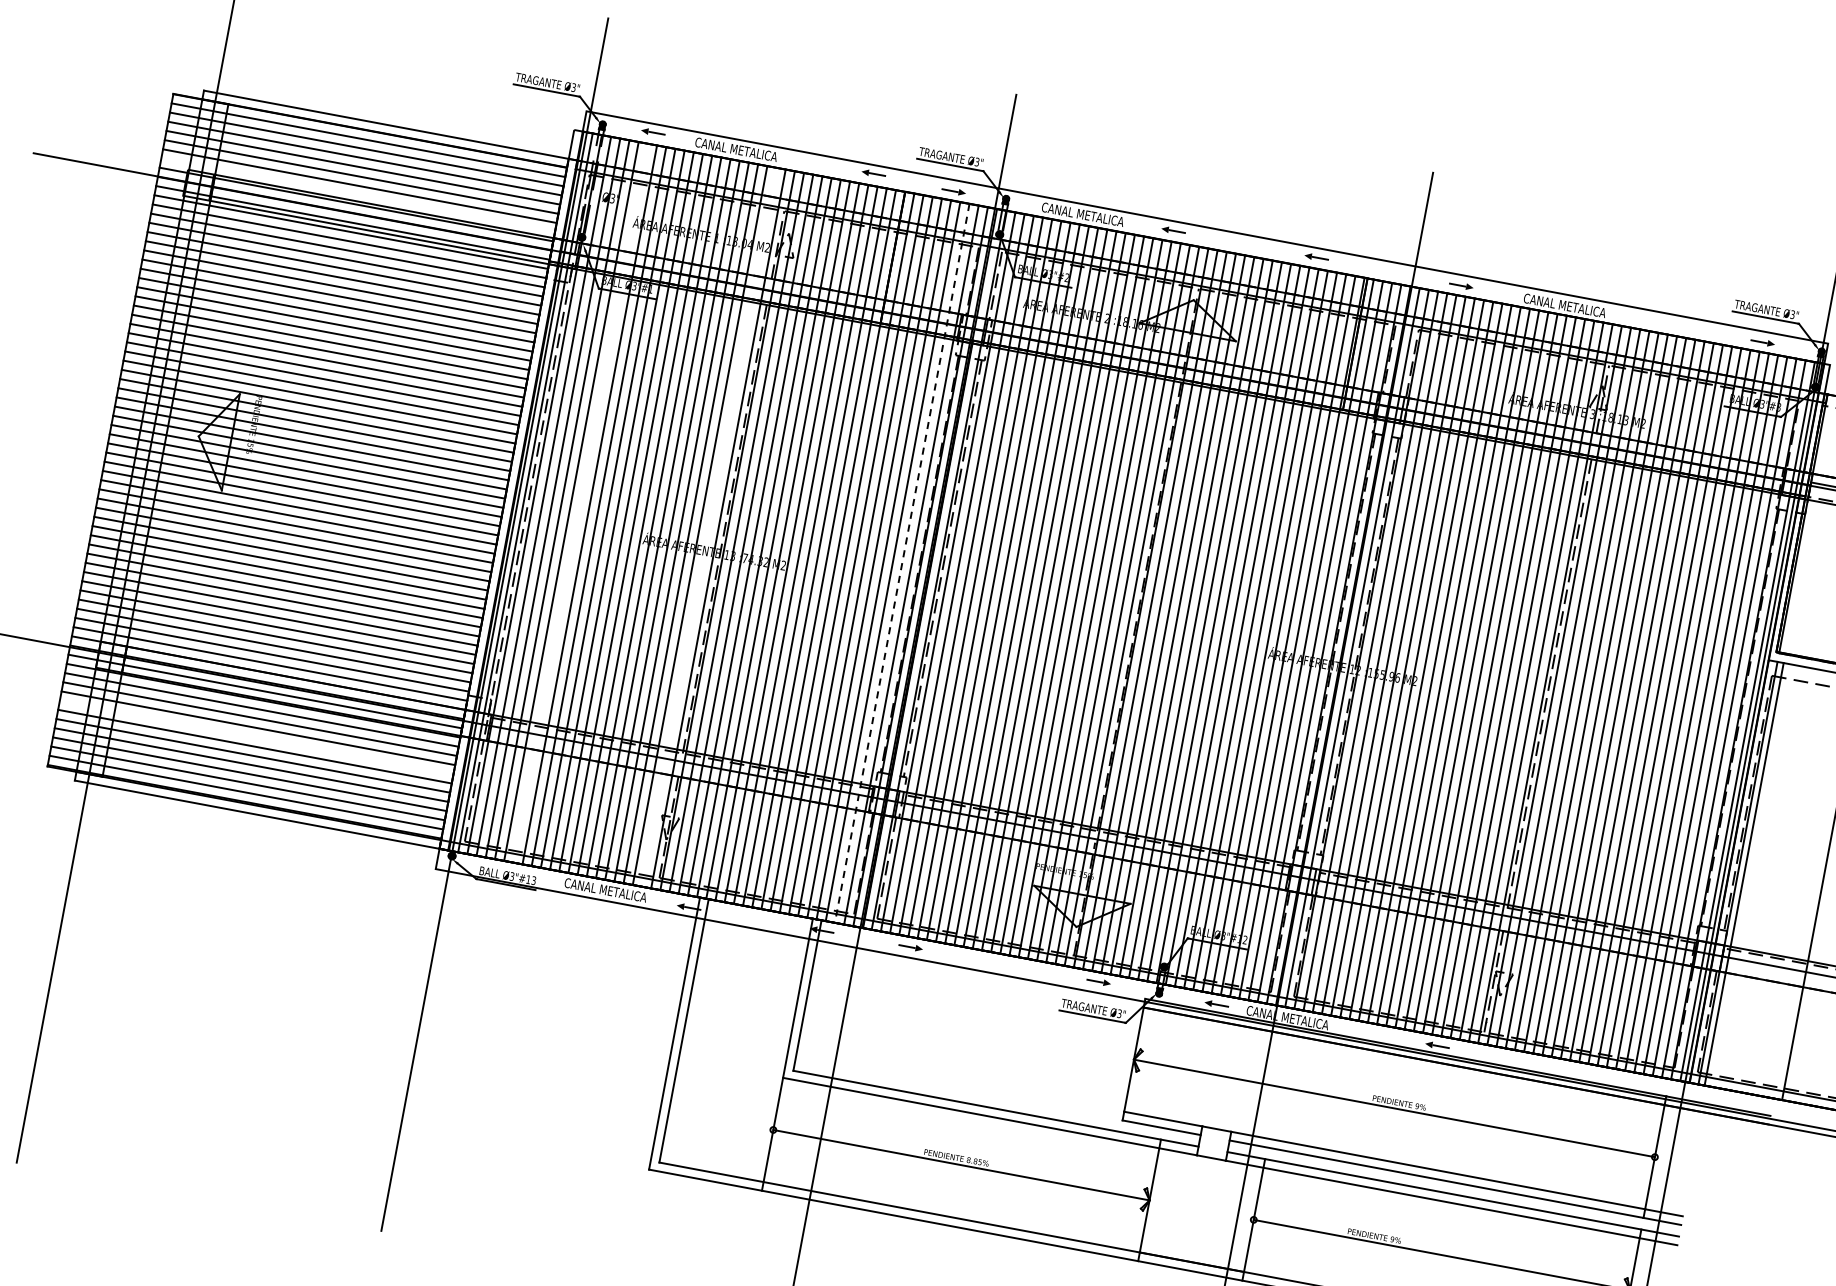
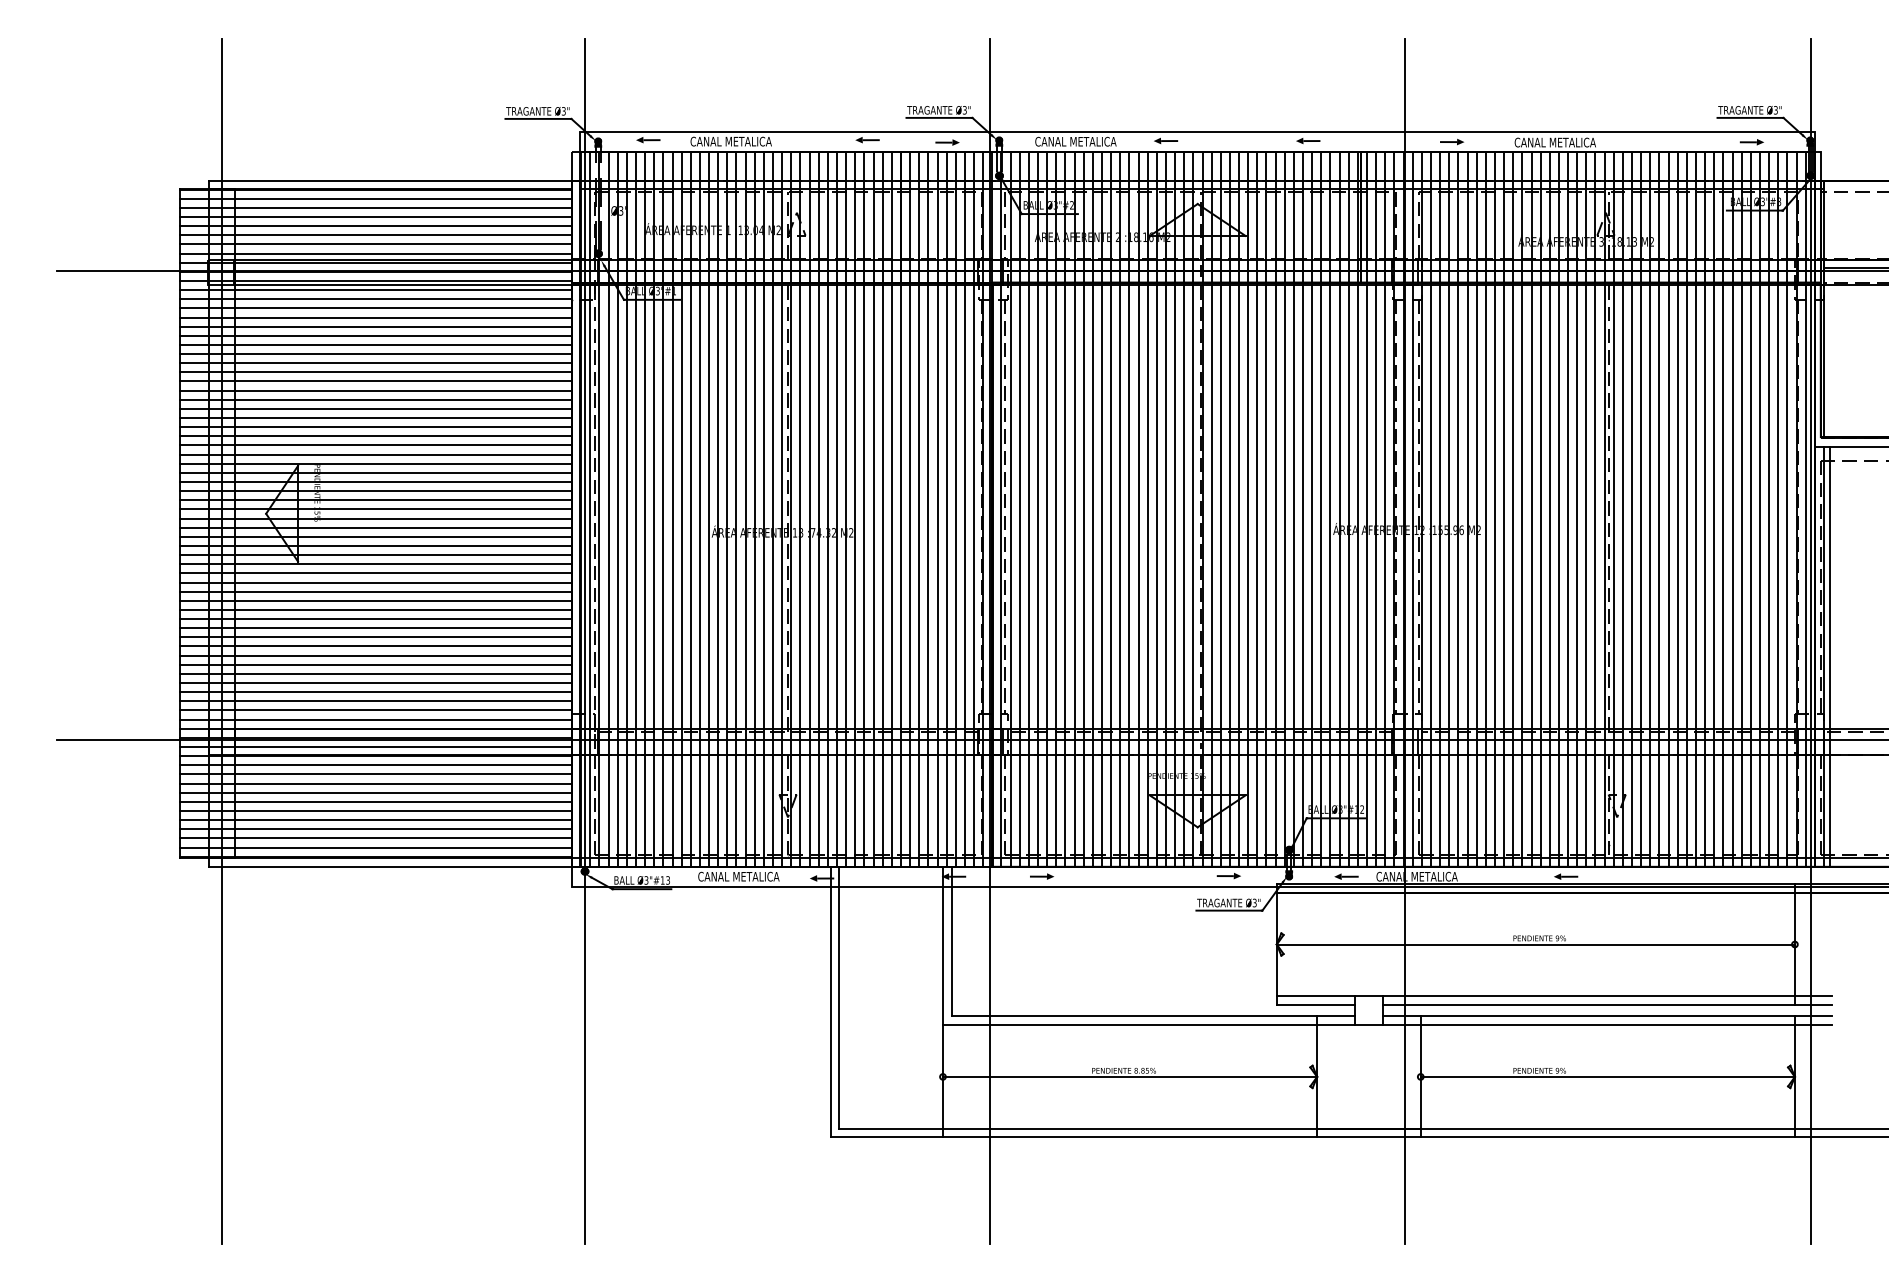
line: (357, 195) -> (375, 253), added
line: (581, 502) -> (645, 508), added
line: (709, 526) -> (773, 508), added
line: (901, 563) -> (964, 509), dashed -> solid
line: (256, 737) -> (375, 792), added

